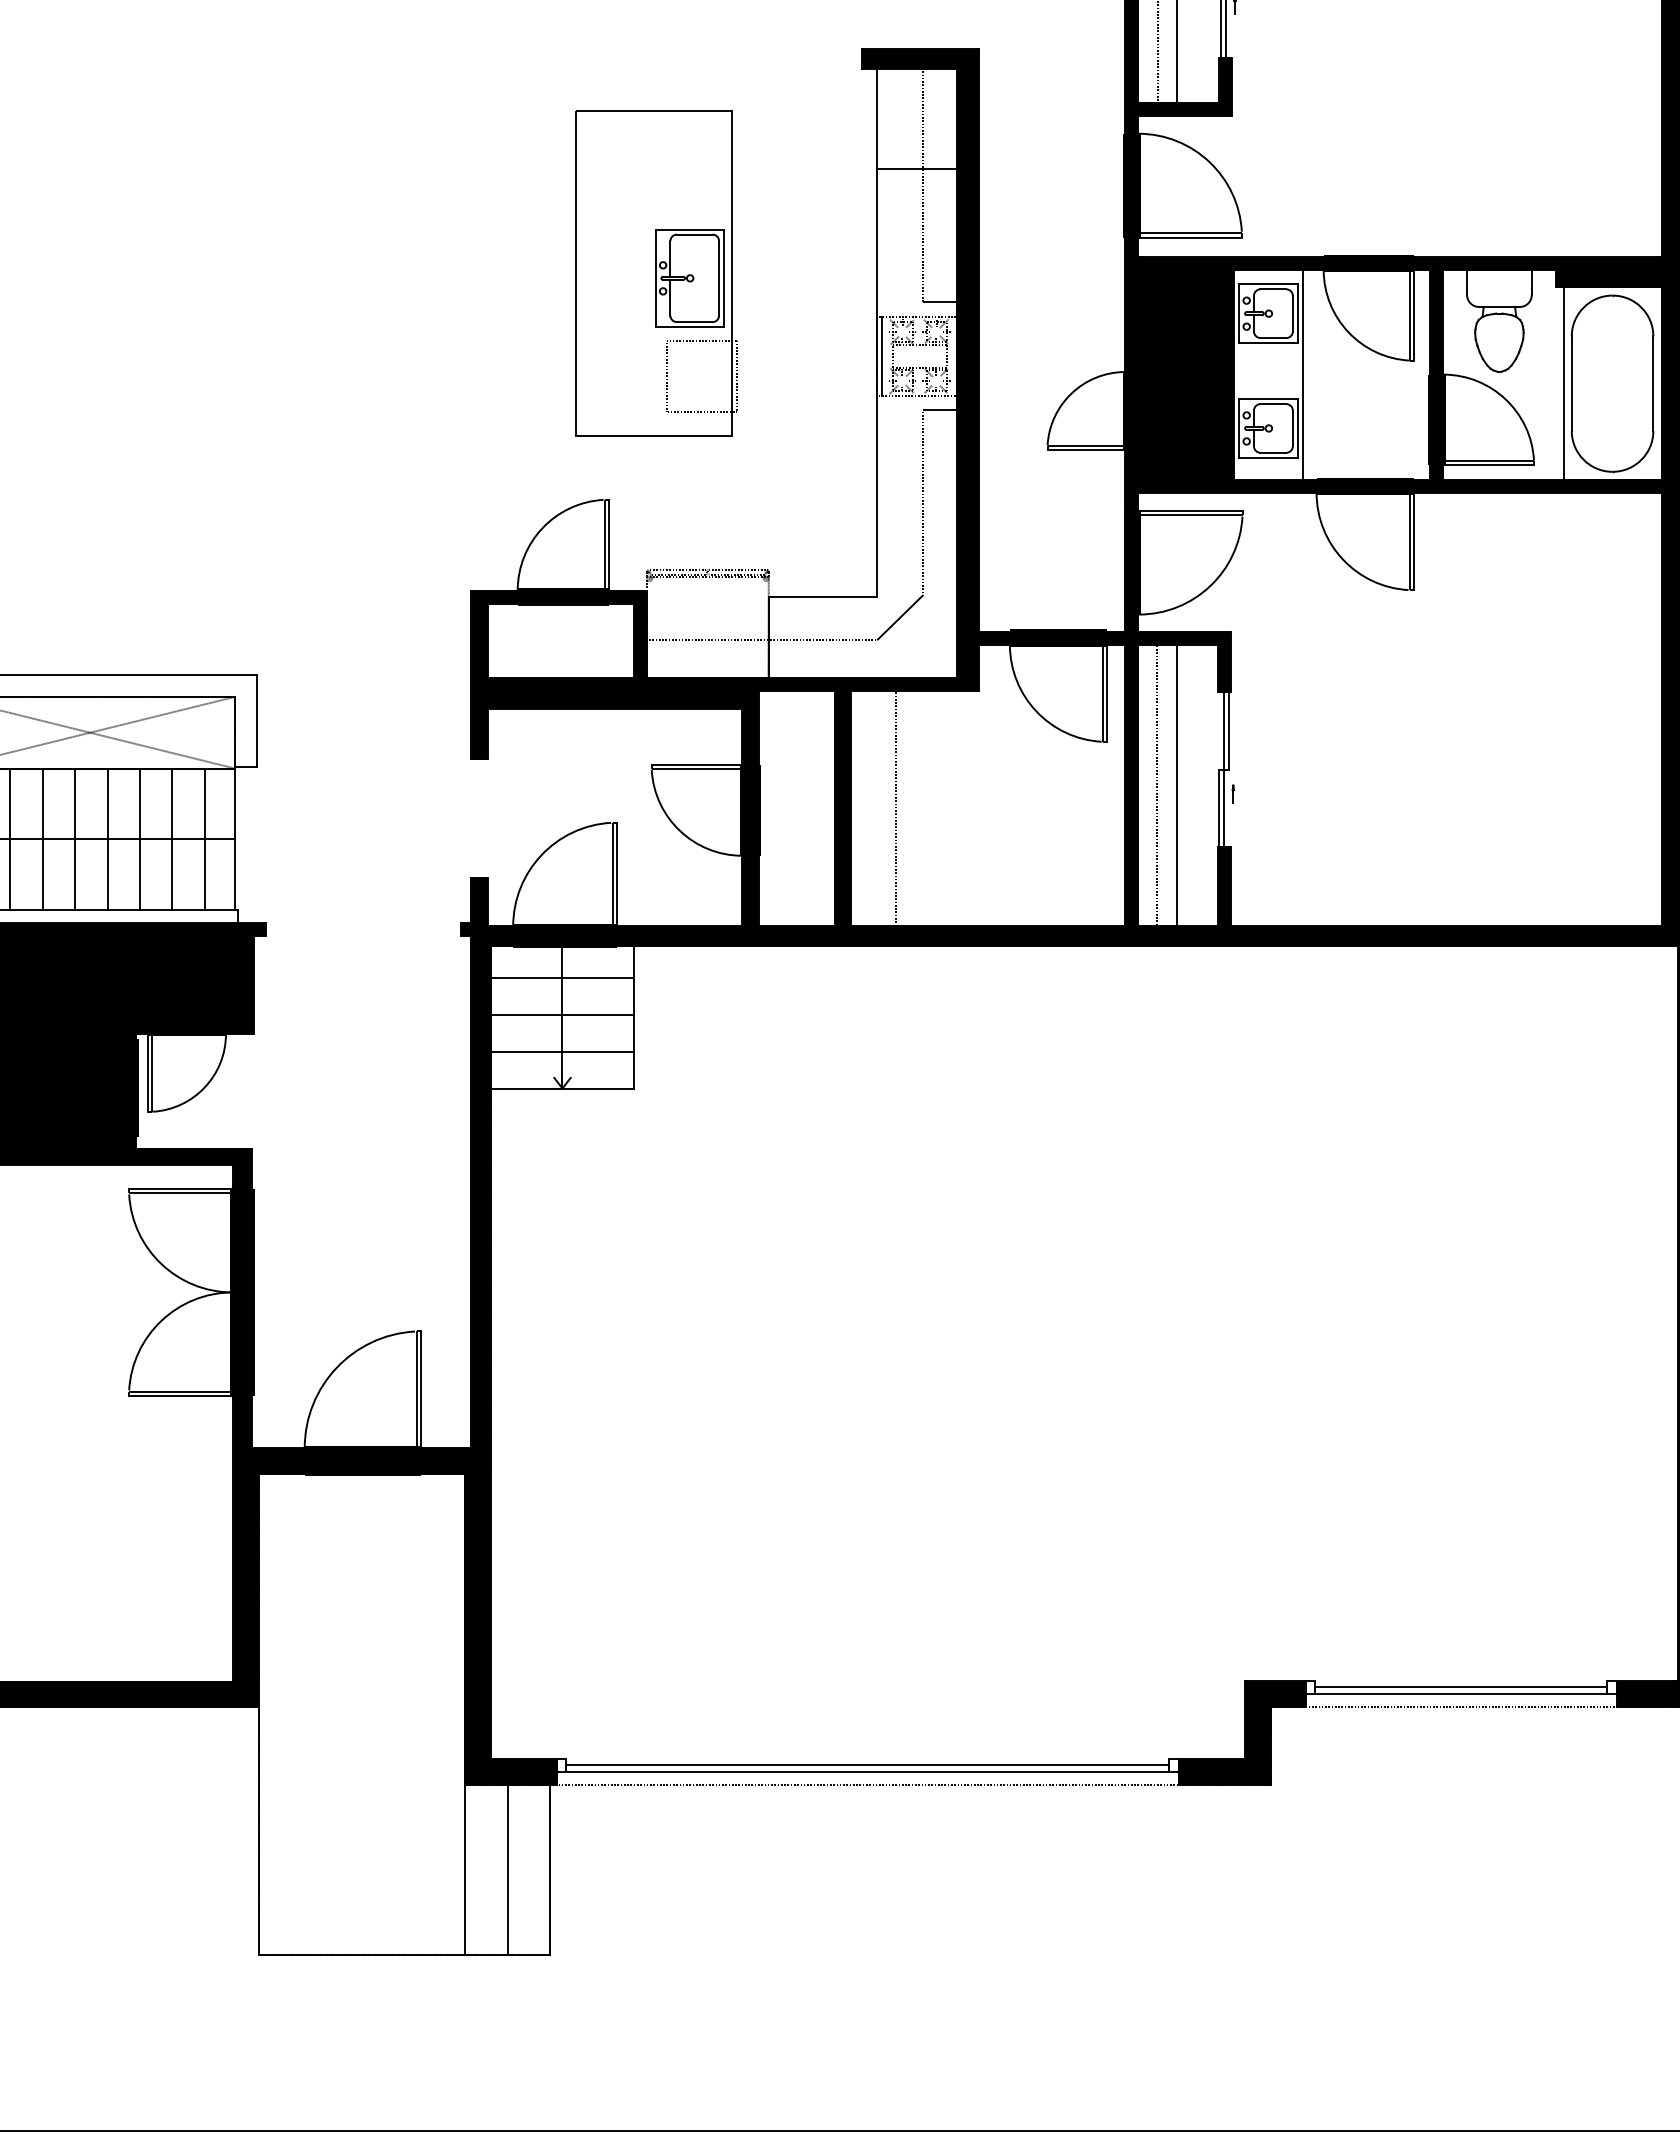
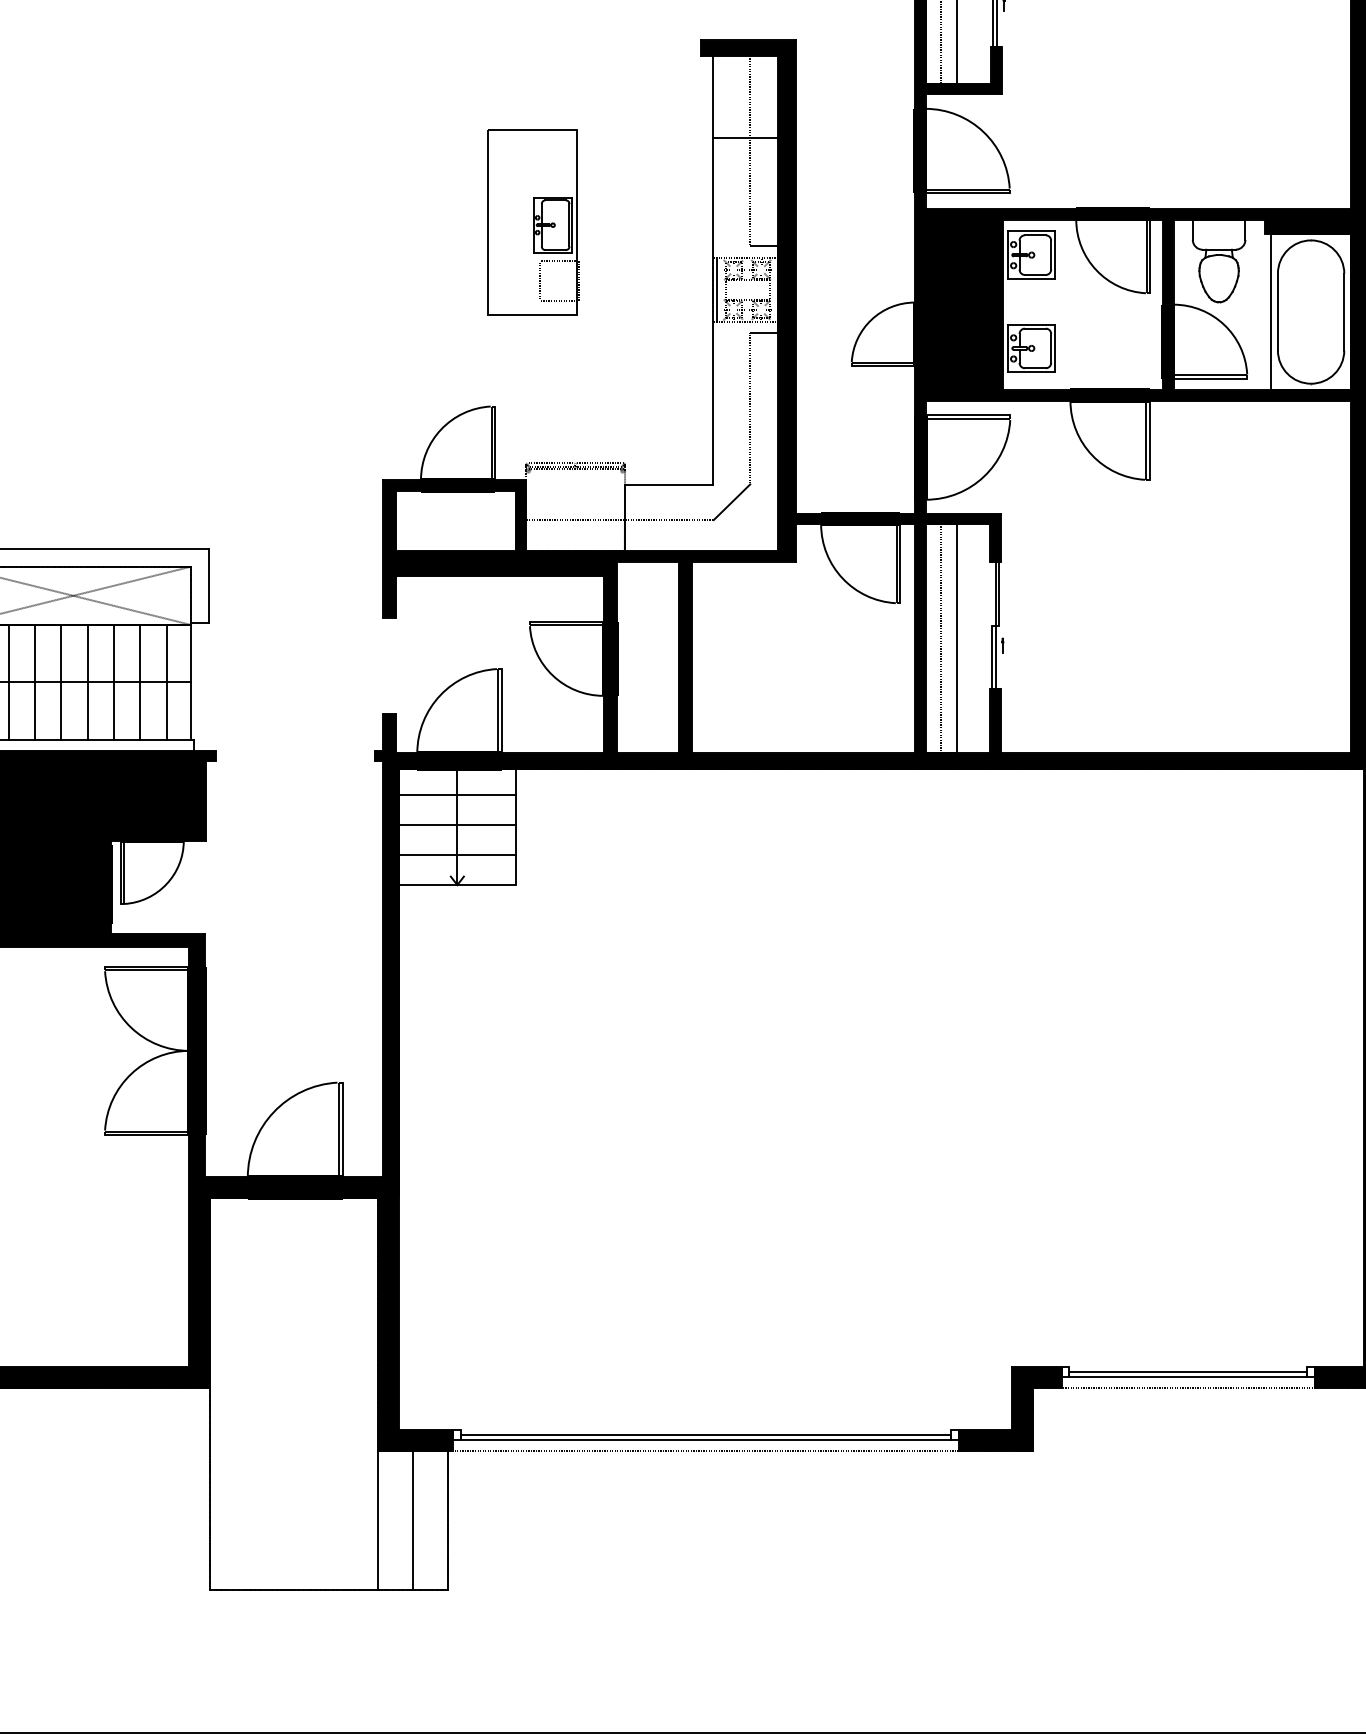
part: (656, 273) -> (533, 222), size x0.7
line: (1303, 374) -> (1059, 304), removed
line: (895, 808) -> (728, 657), removed

